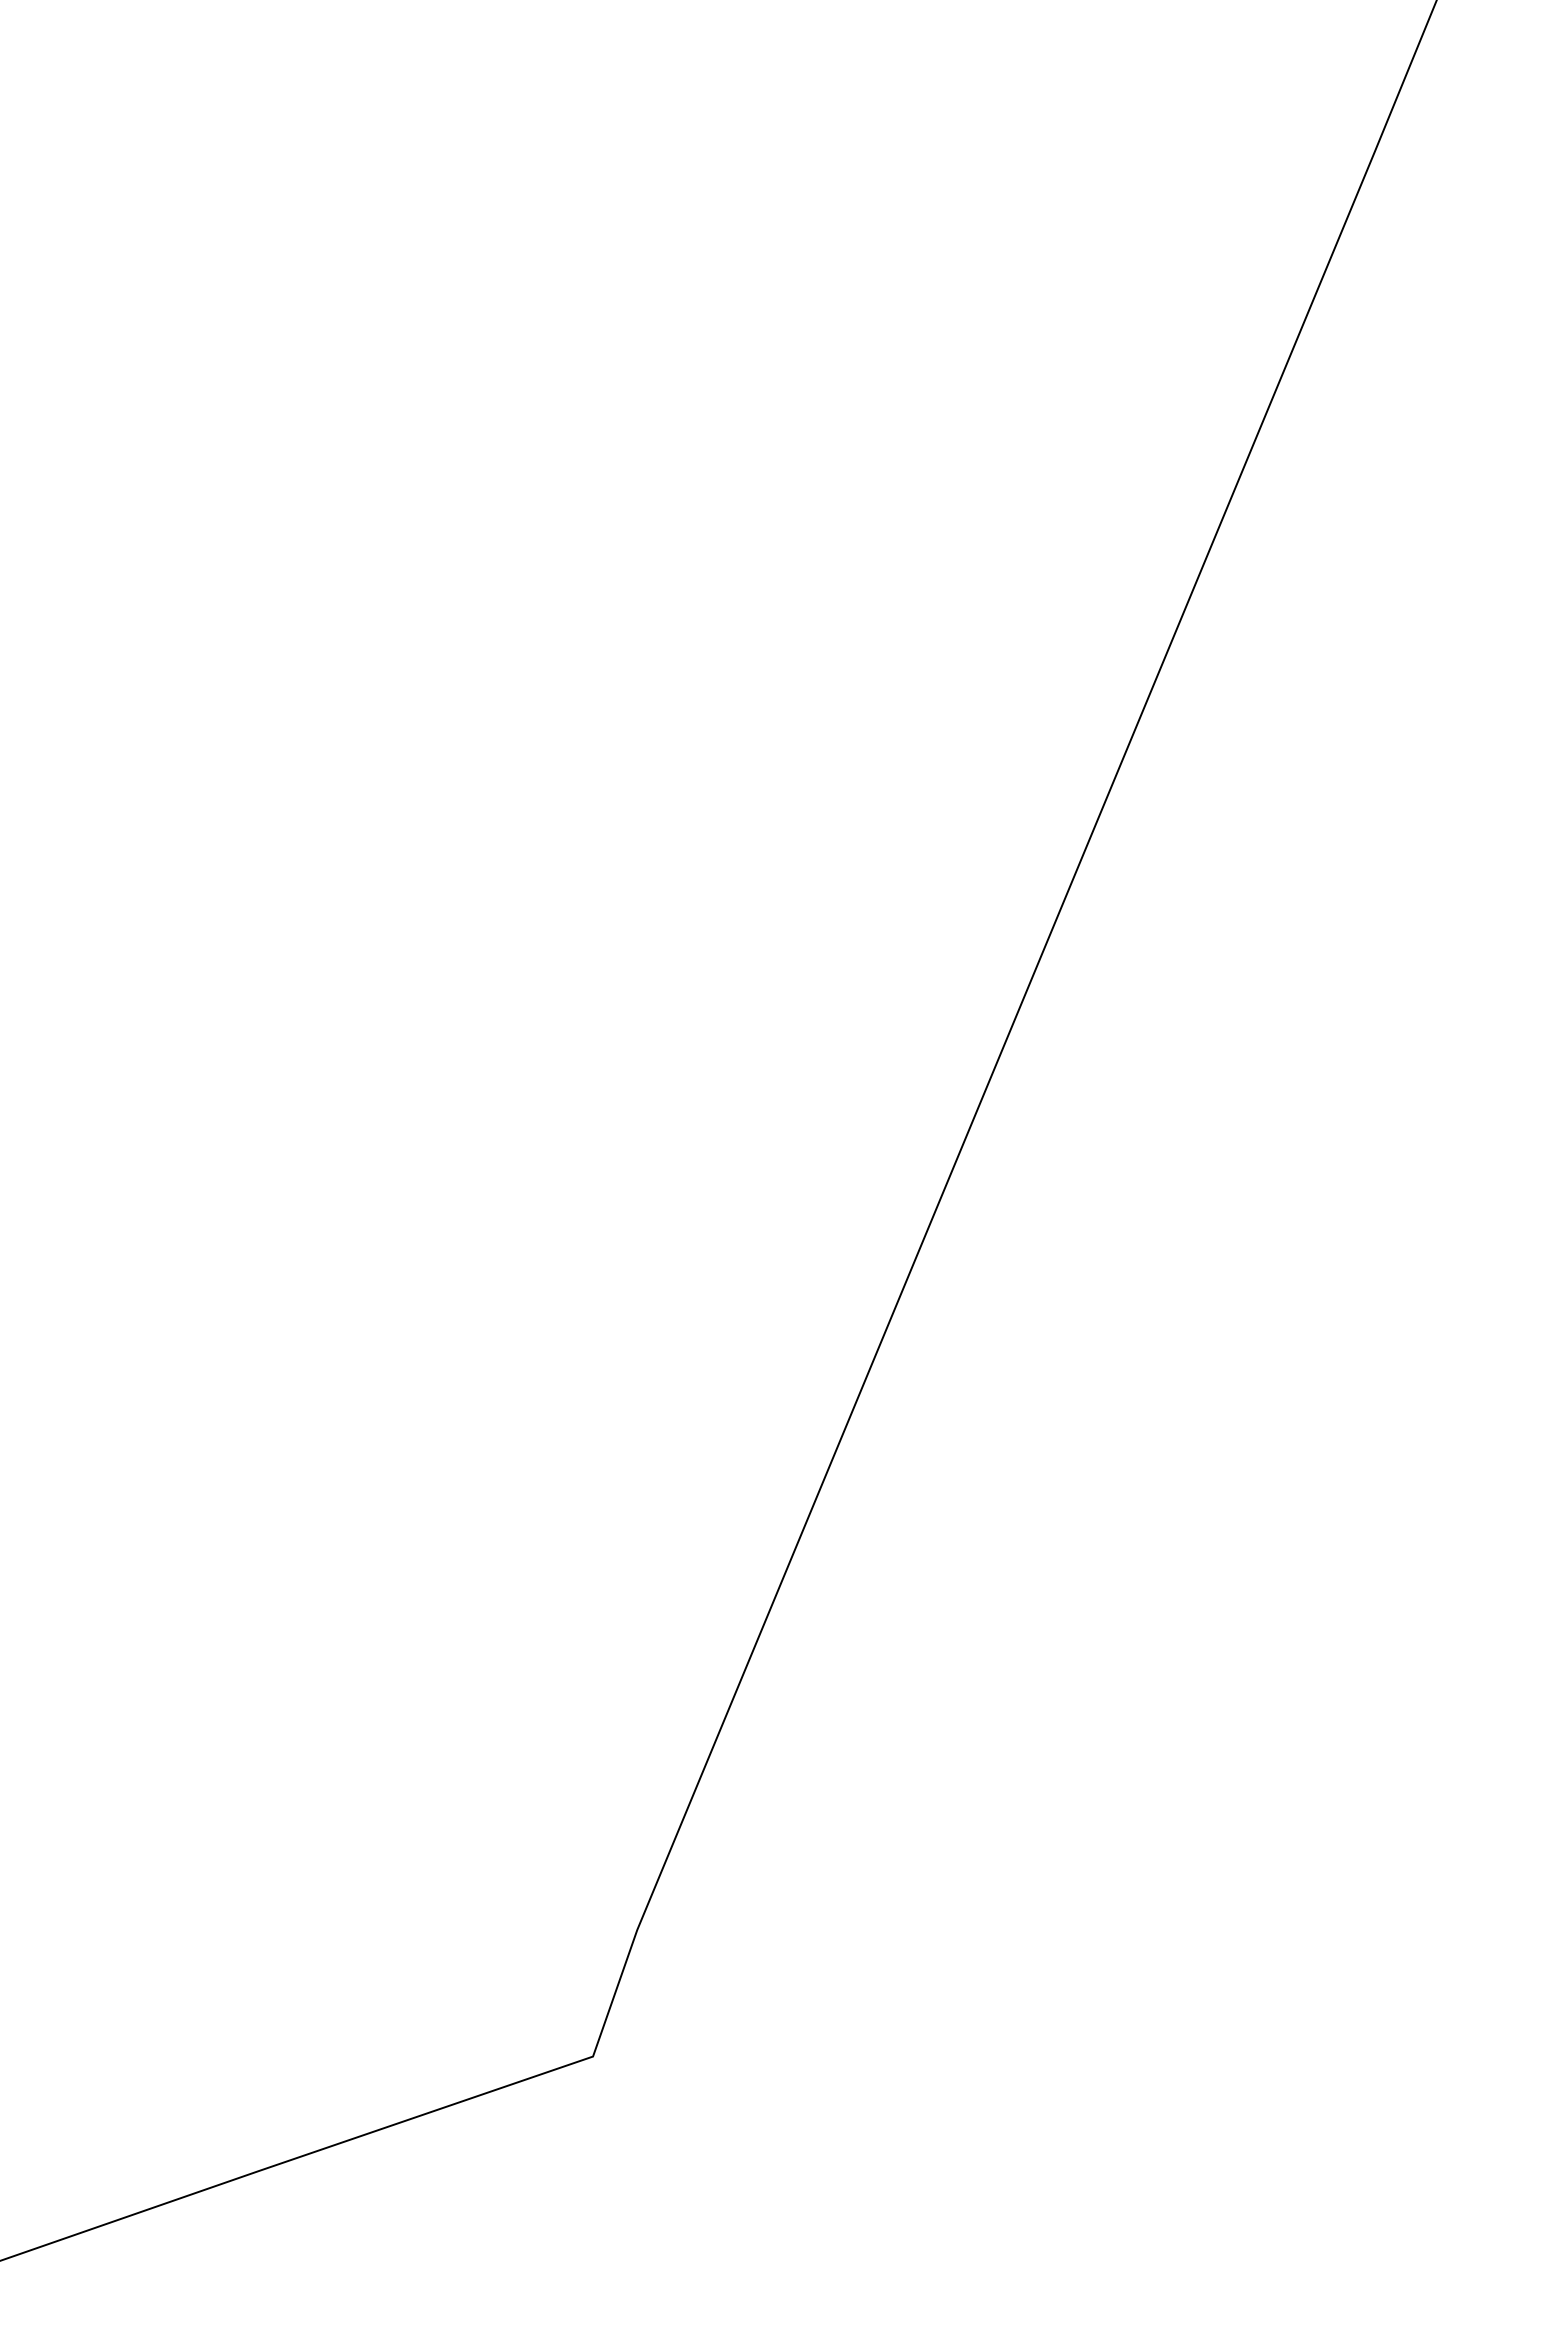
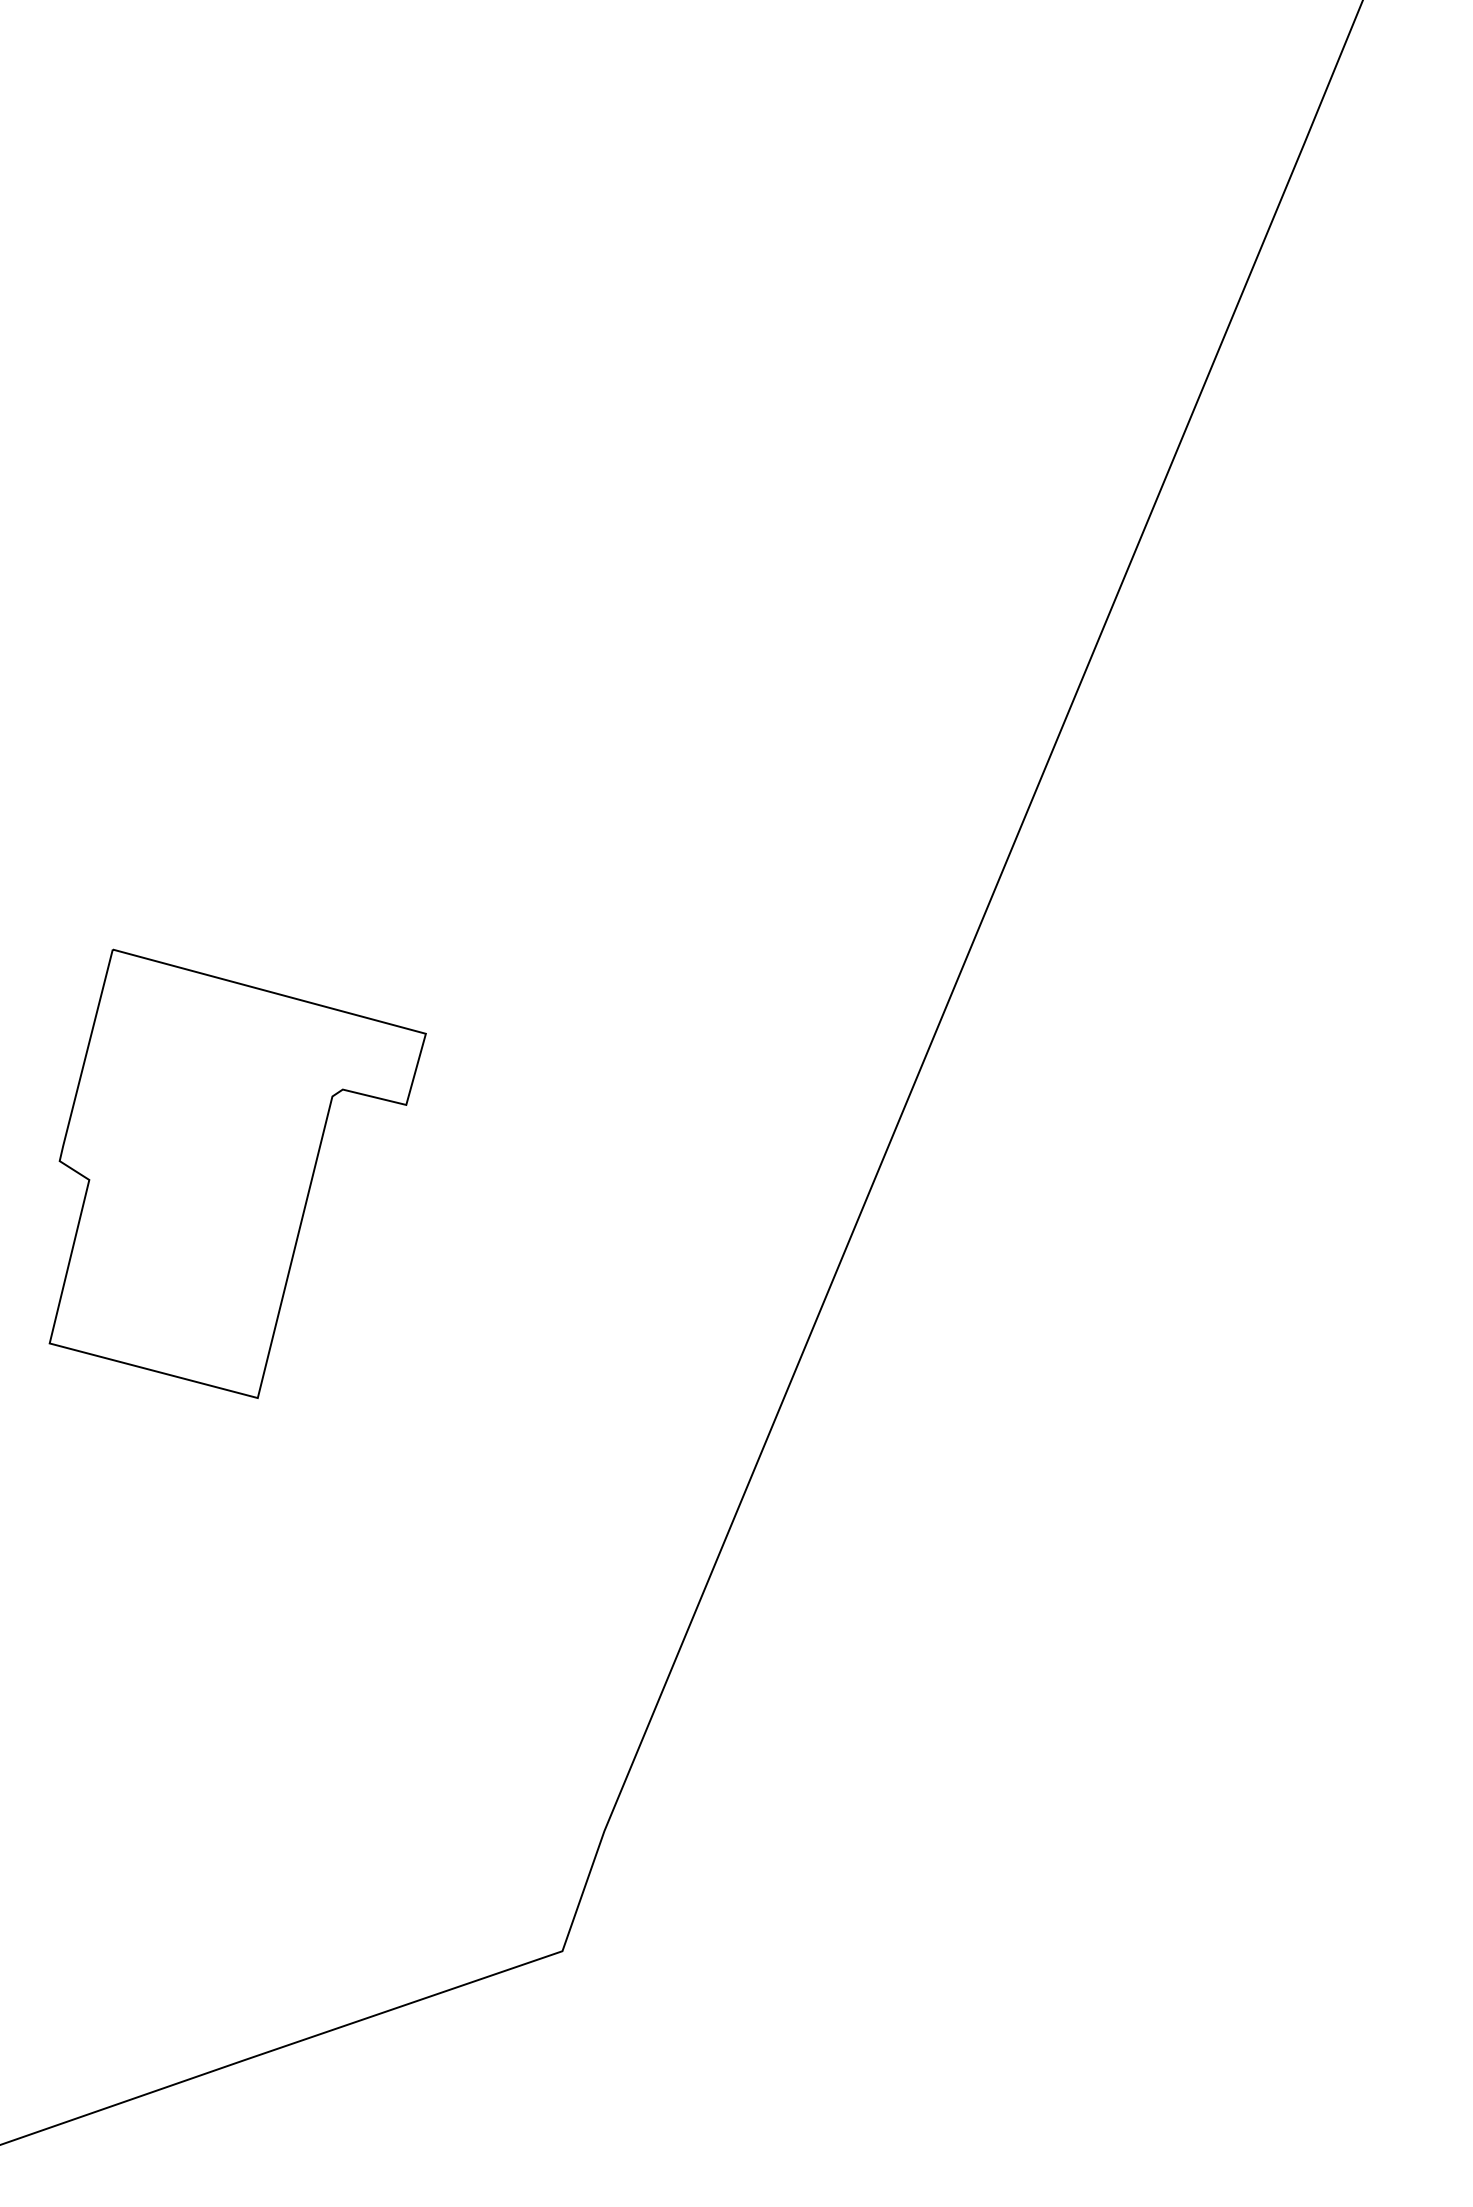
part: (250, 1237) -> (237, 1174), added

